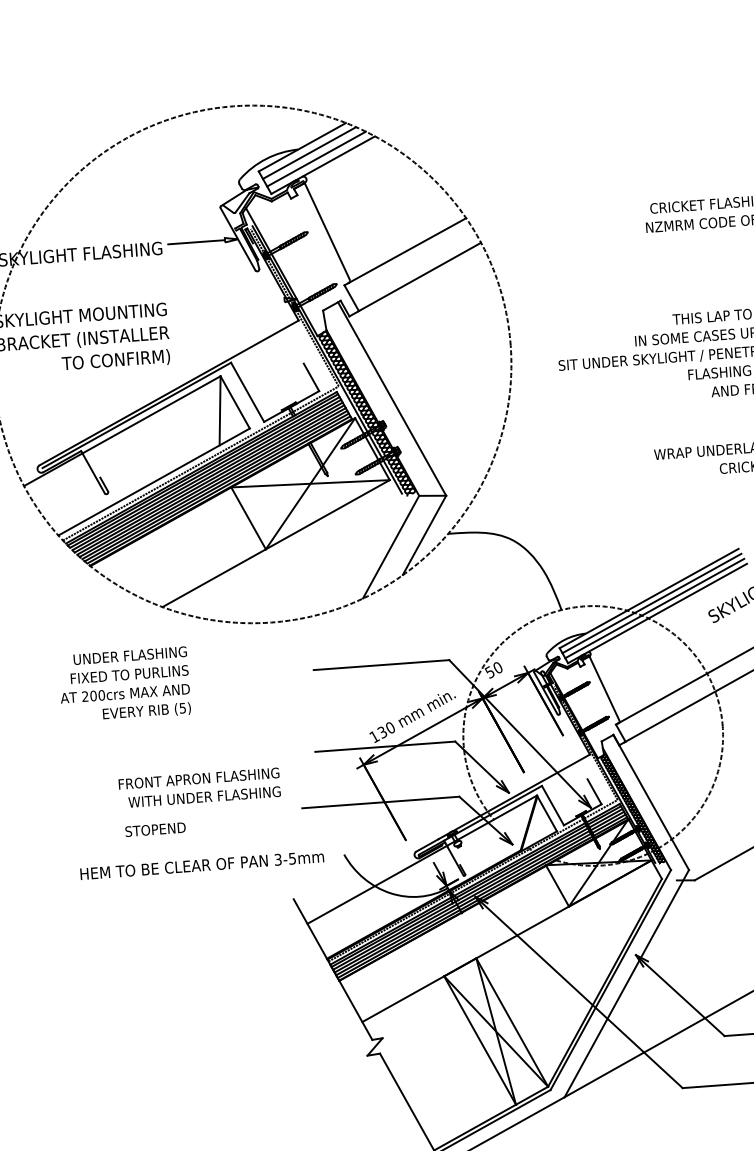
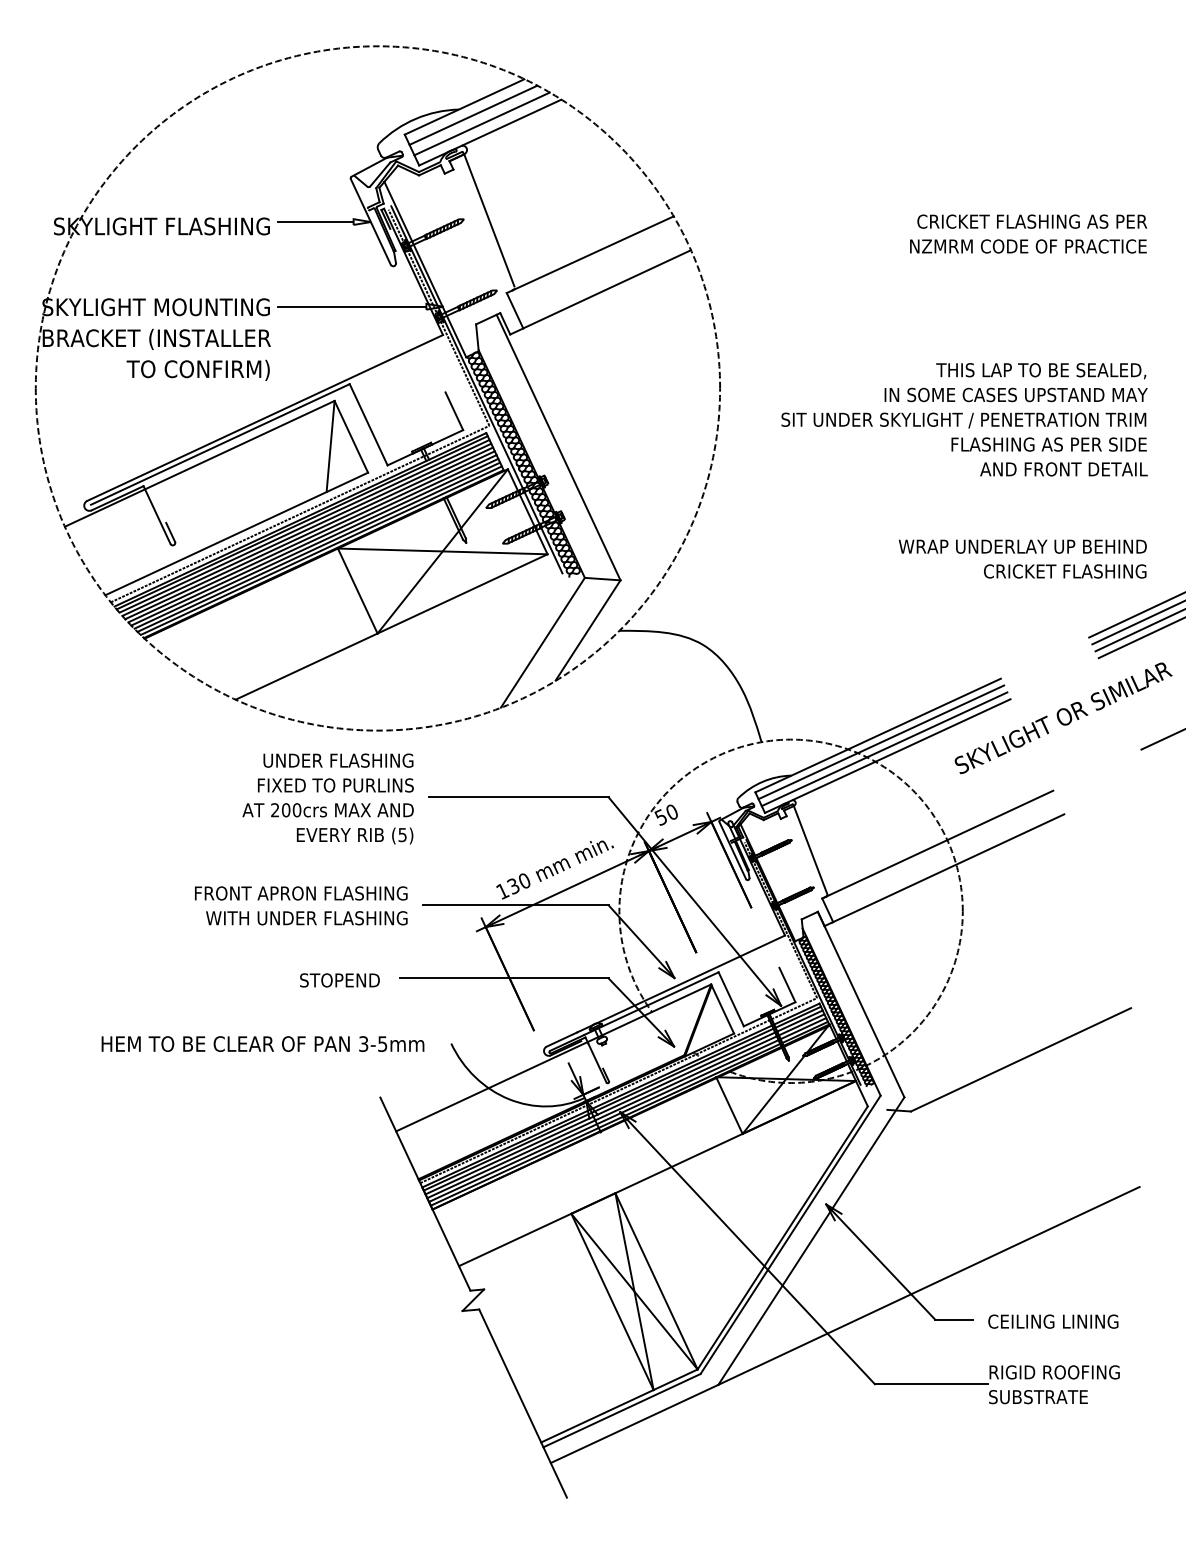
line: (228, 304) -> (352, 306), added
text: (124, 684) -> (327, 798), moved
text: (199, 787) -> (301, 905), moved
text: (155, 829) -> (339, 980), moved

